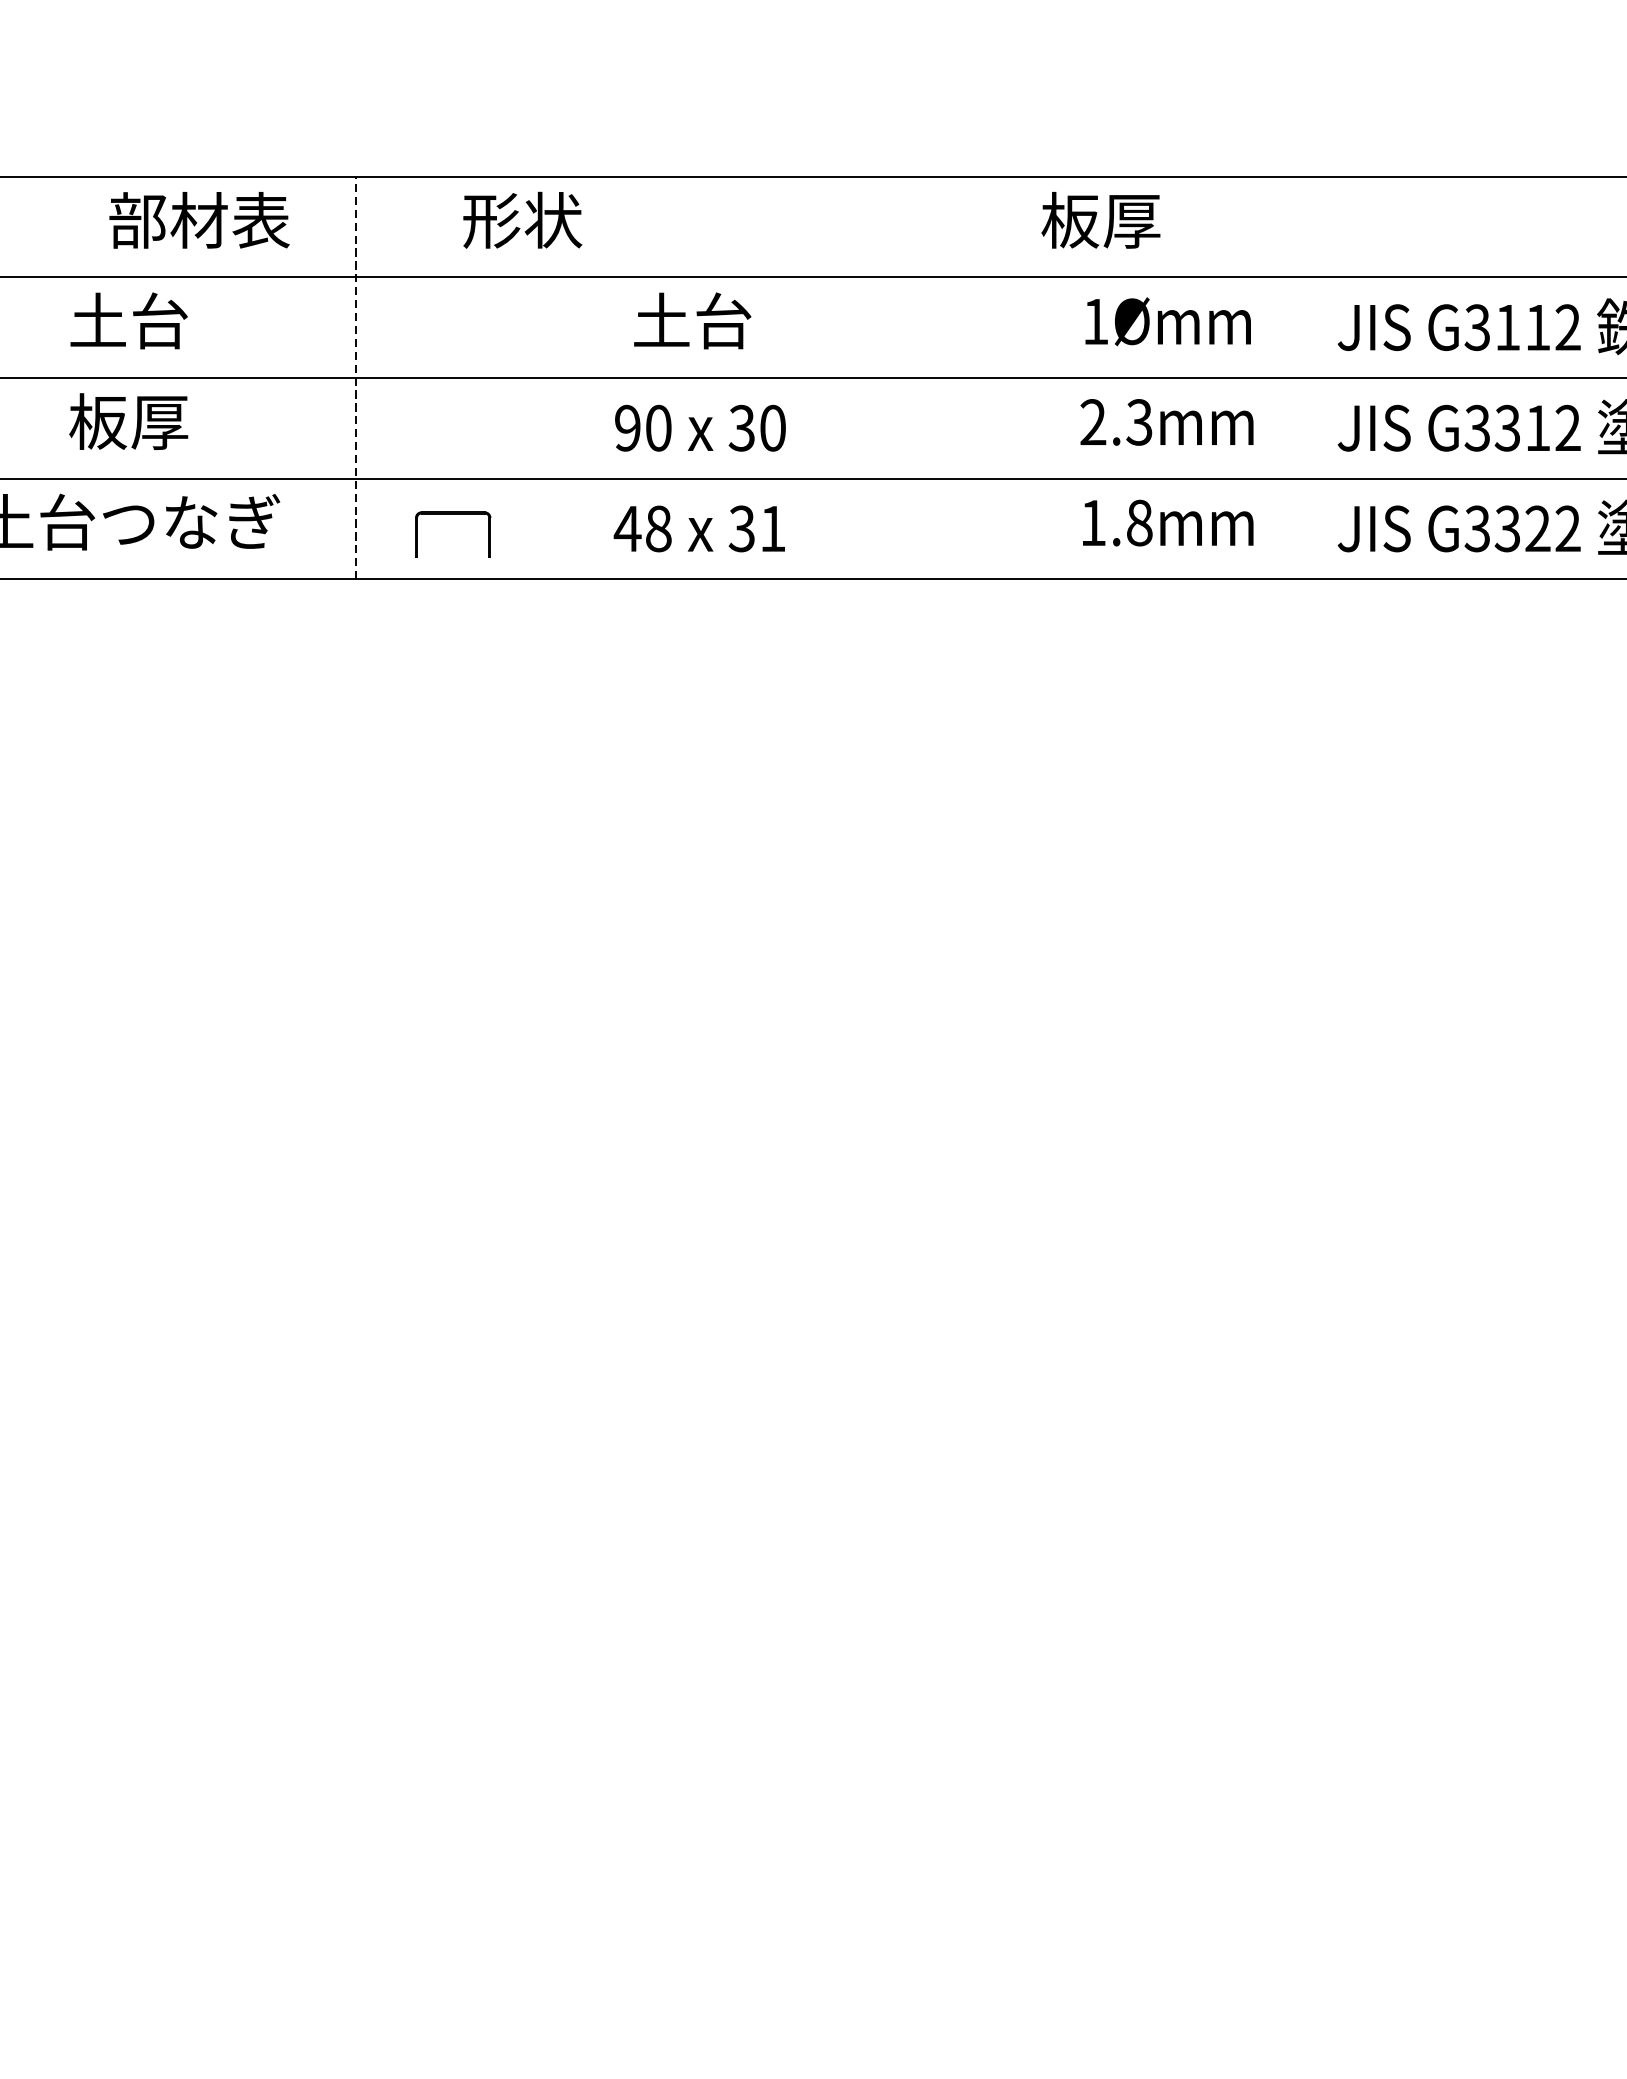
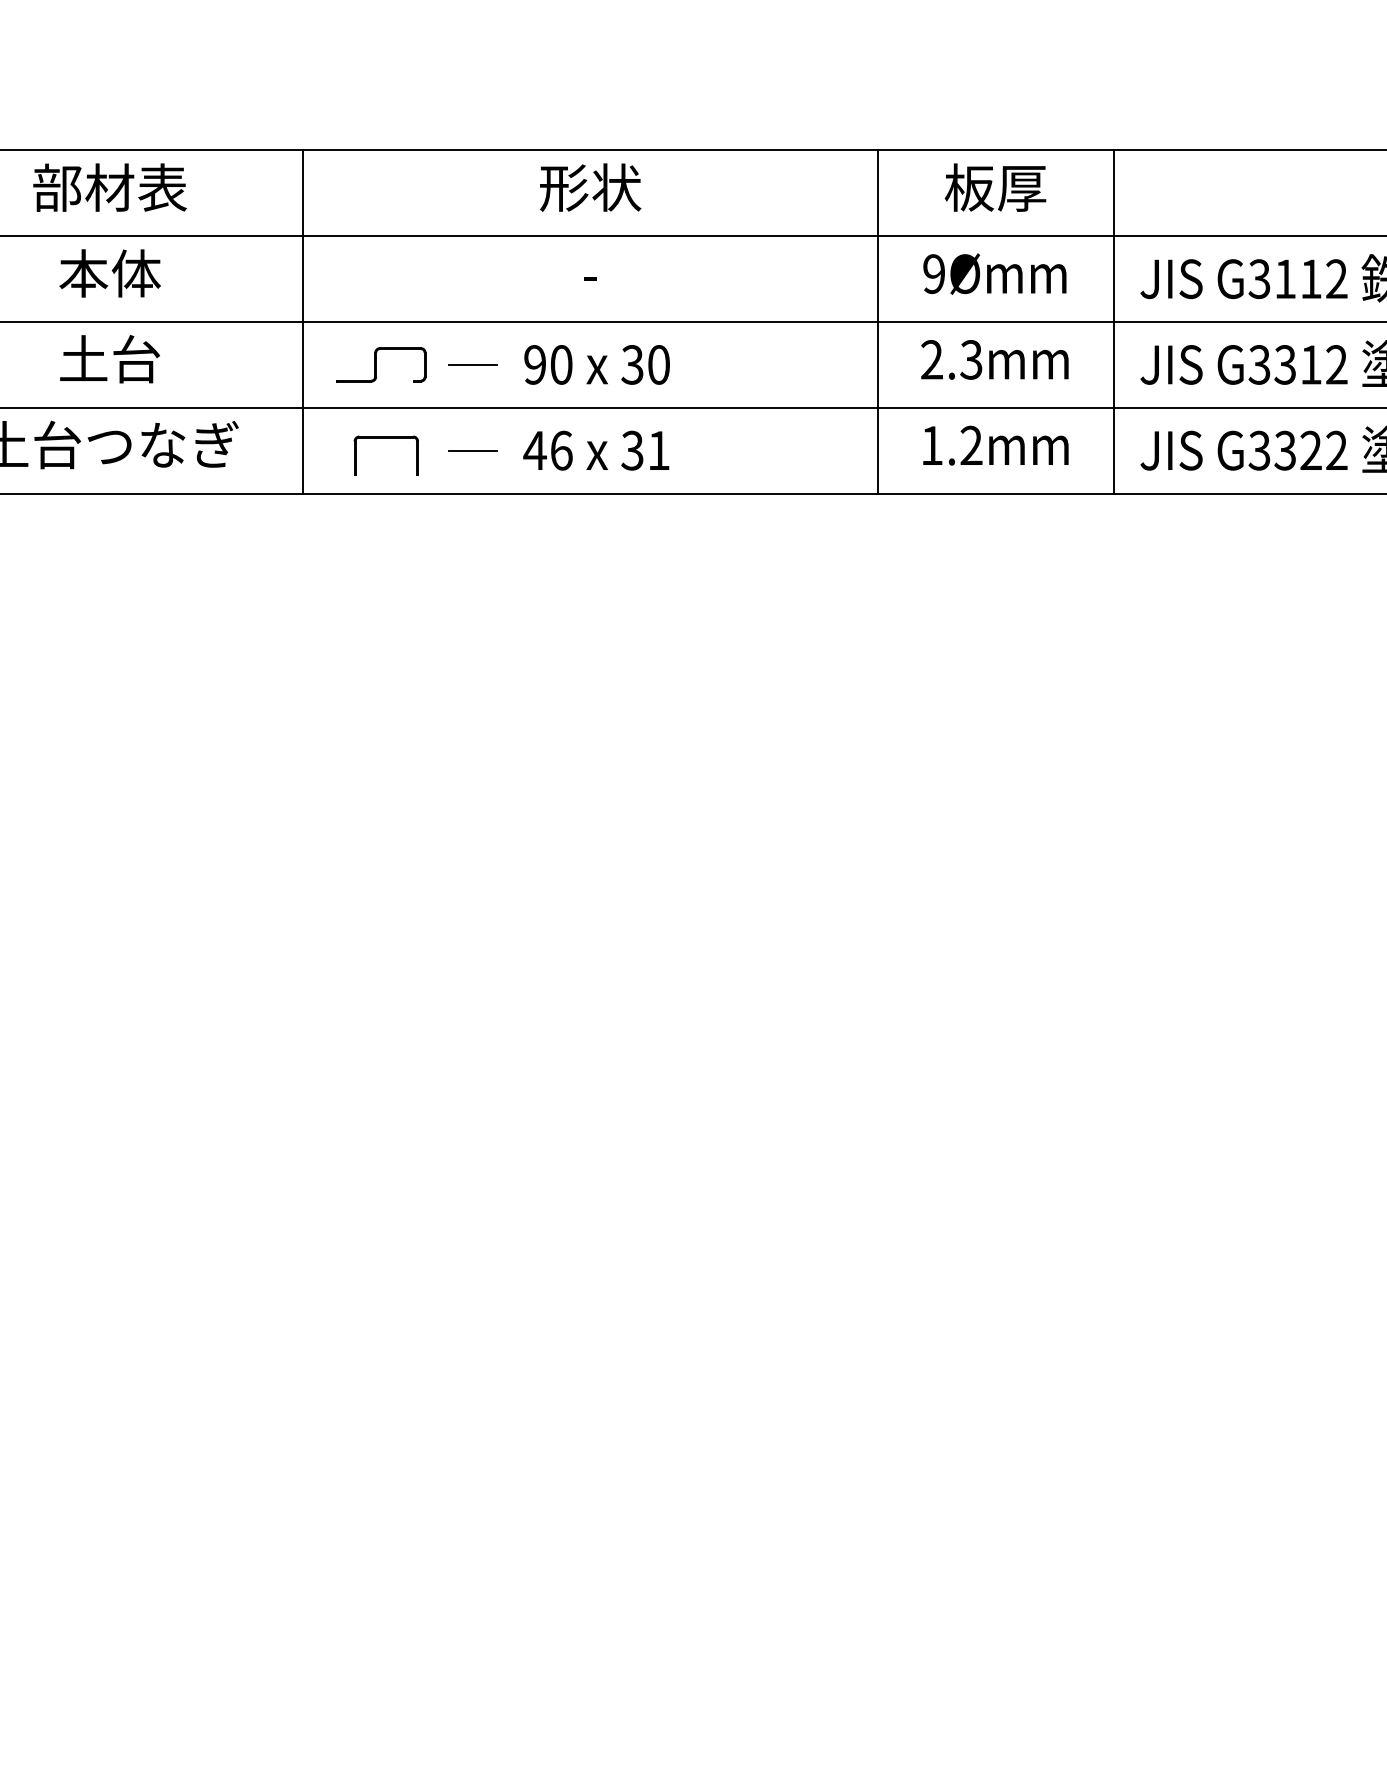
text: (198, 220) -> (109, 187), moved
text: (522, 220) -> (590, 187), moved
text: (1100, 220) -> (995, 187), moved
text: (128, 321) -> (109, 273), 土台 -> 本体
text: (692, 321) -> (590, 273), 土台 -> -
text: (1095, 322) -> (933, 274), 1Ømm -> 9Ømm
line: (1029, 377) -> (877, 321), added
line: (1306, 377) -> (1113, 321), added
line: (356, 378) -> (303, 322), dashed -> solid
text: (128, 421) -> (109, 359), 板厚 -> 土台
part: (447, 427) -> (381, 364), added
line: (555, 427) -> (473, 364), added
text: (1139, 522) -> (971, 445), 1.8mm -> 1.2mm
line: (555, 528) -> (473, 450), added
text: (658, 528) -> (561, 450), 48 -> 46

